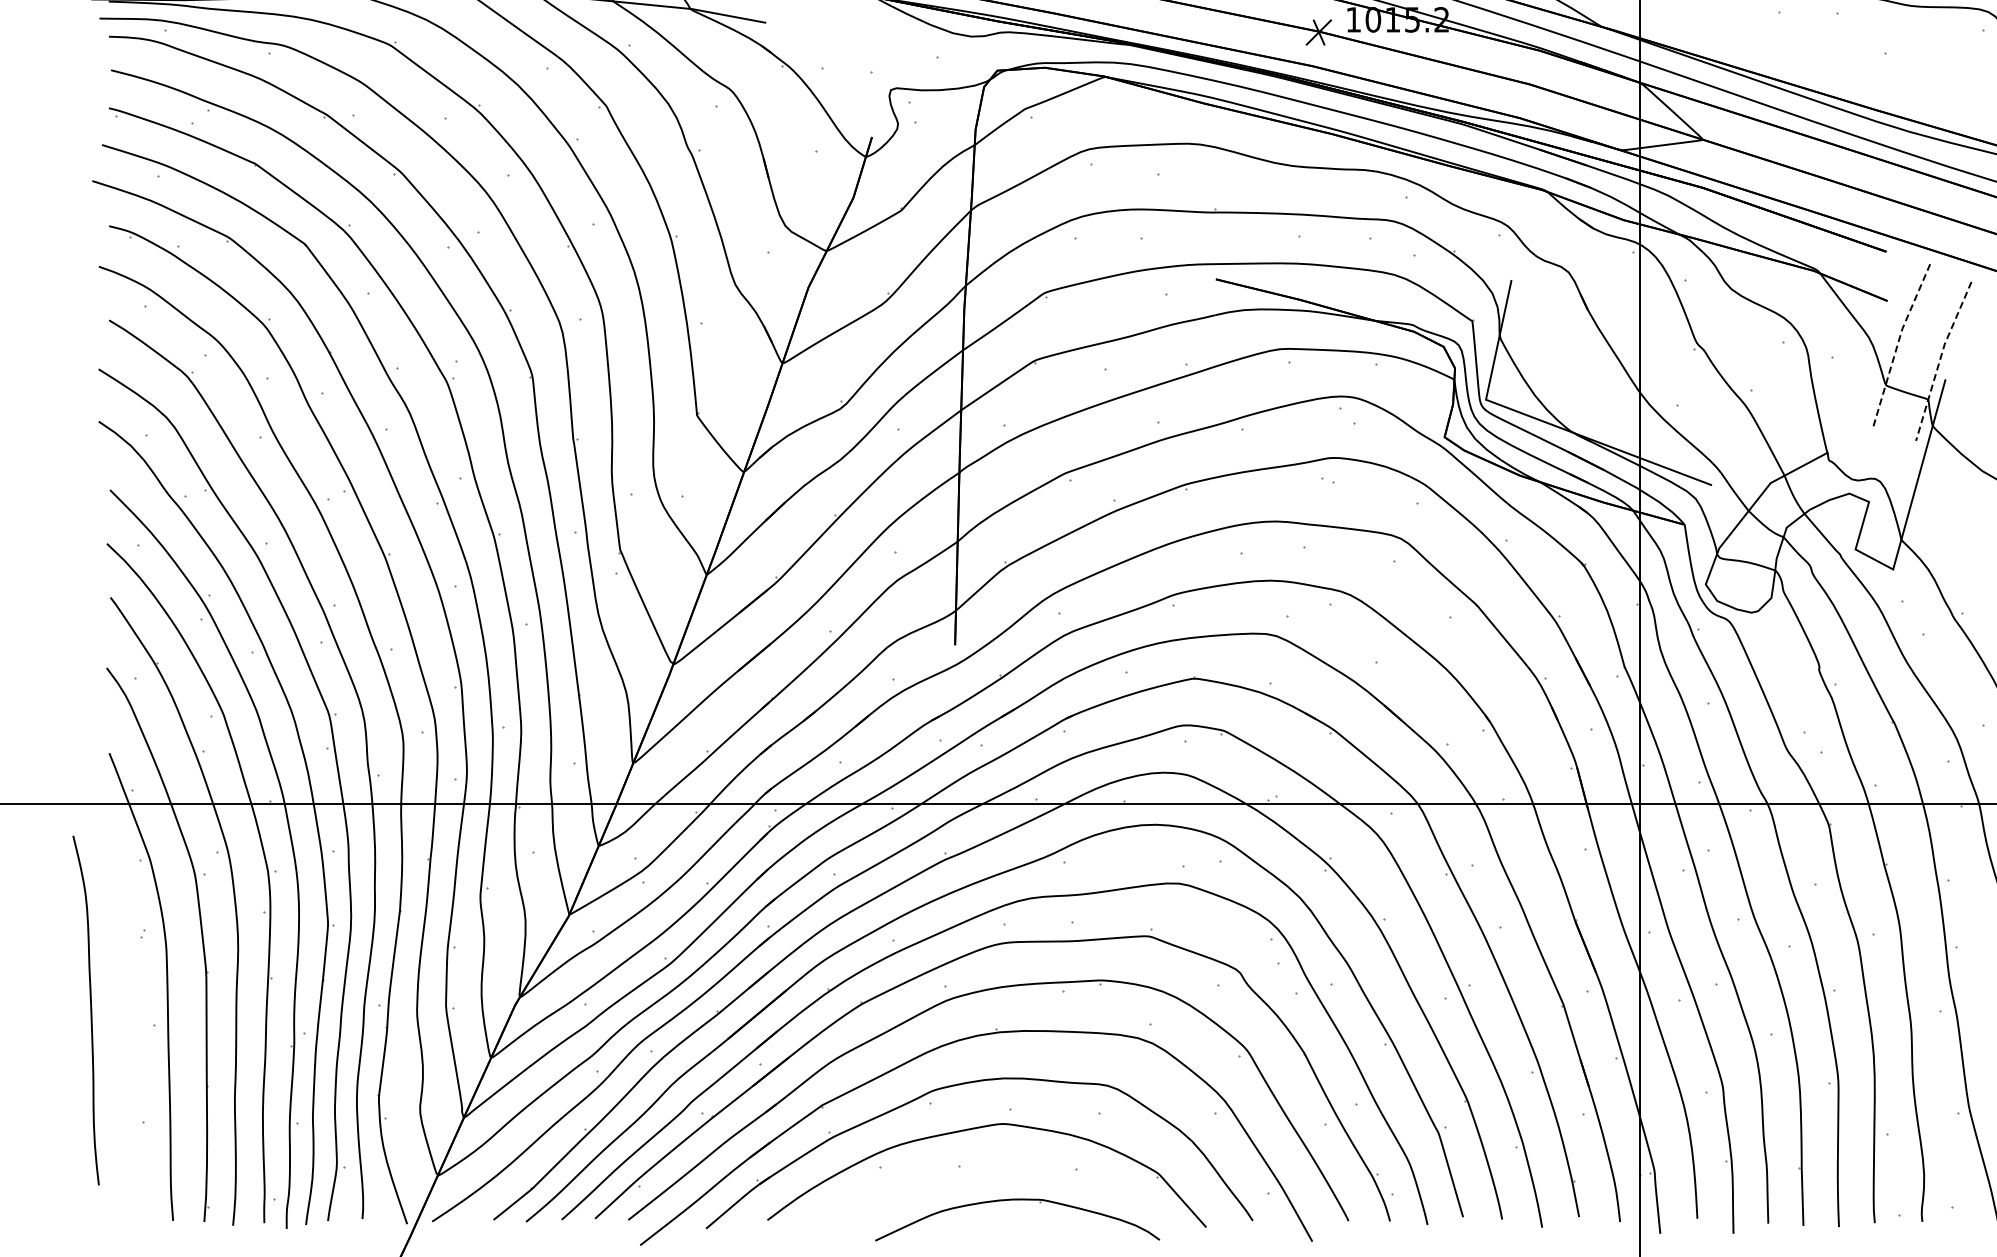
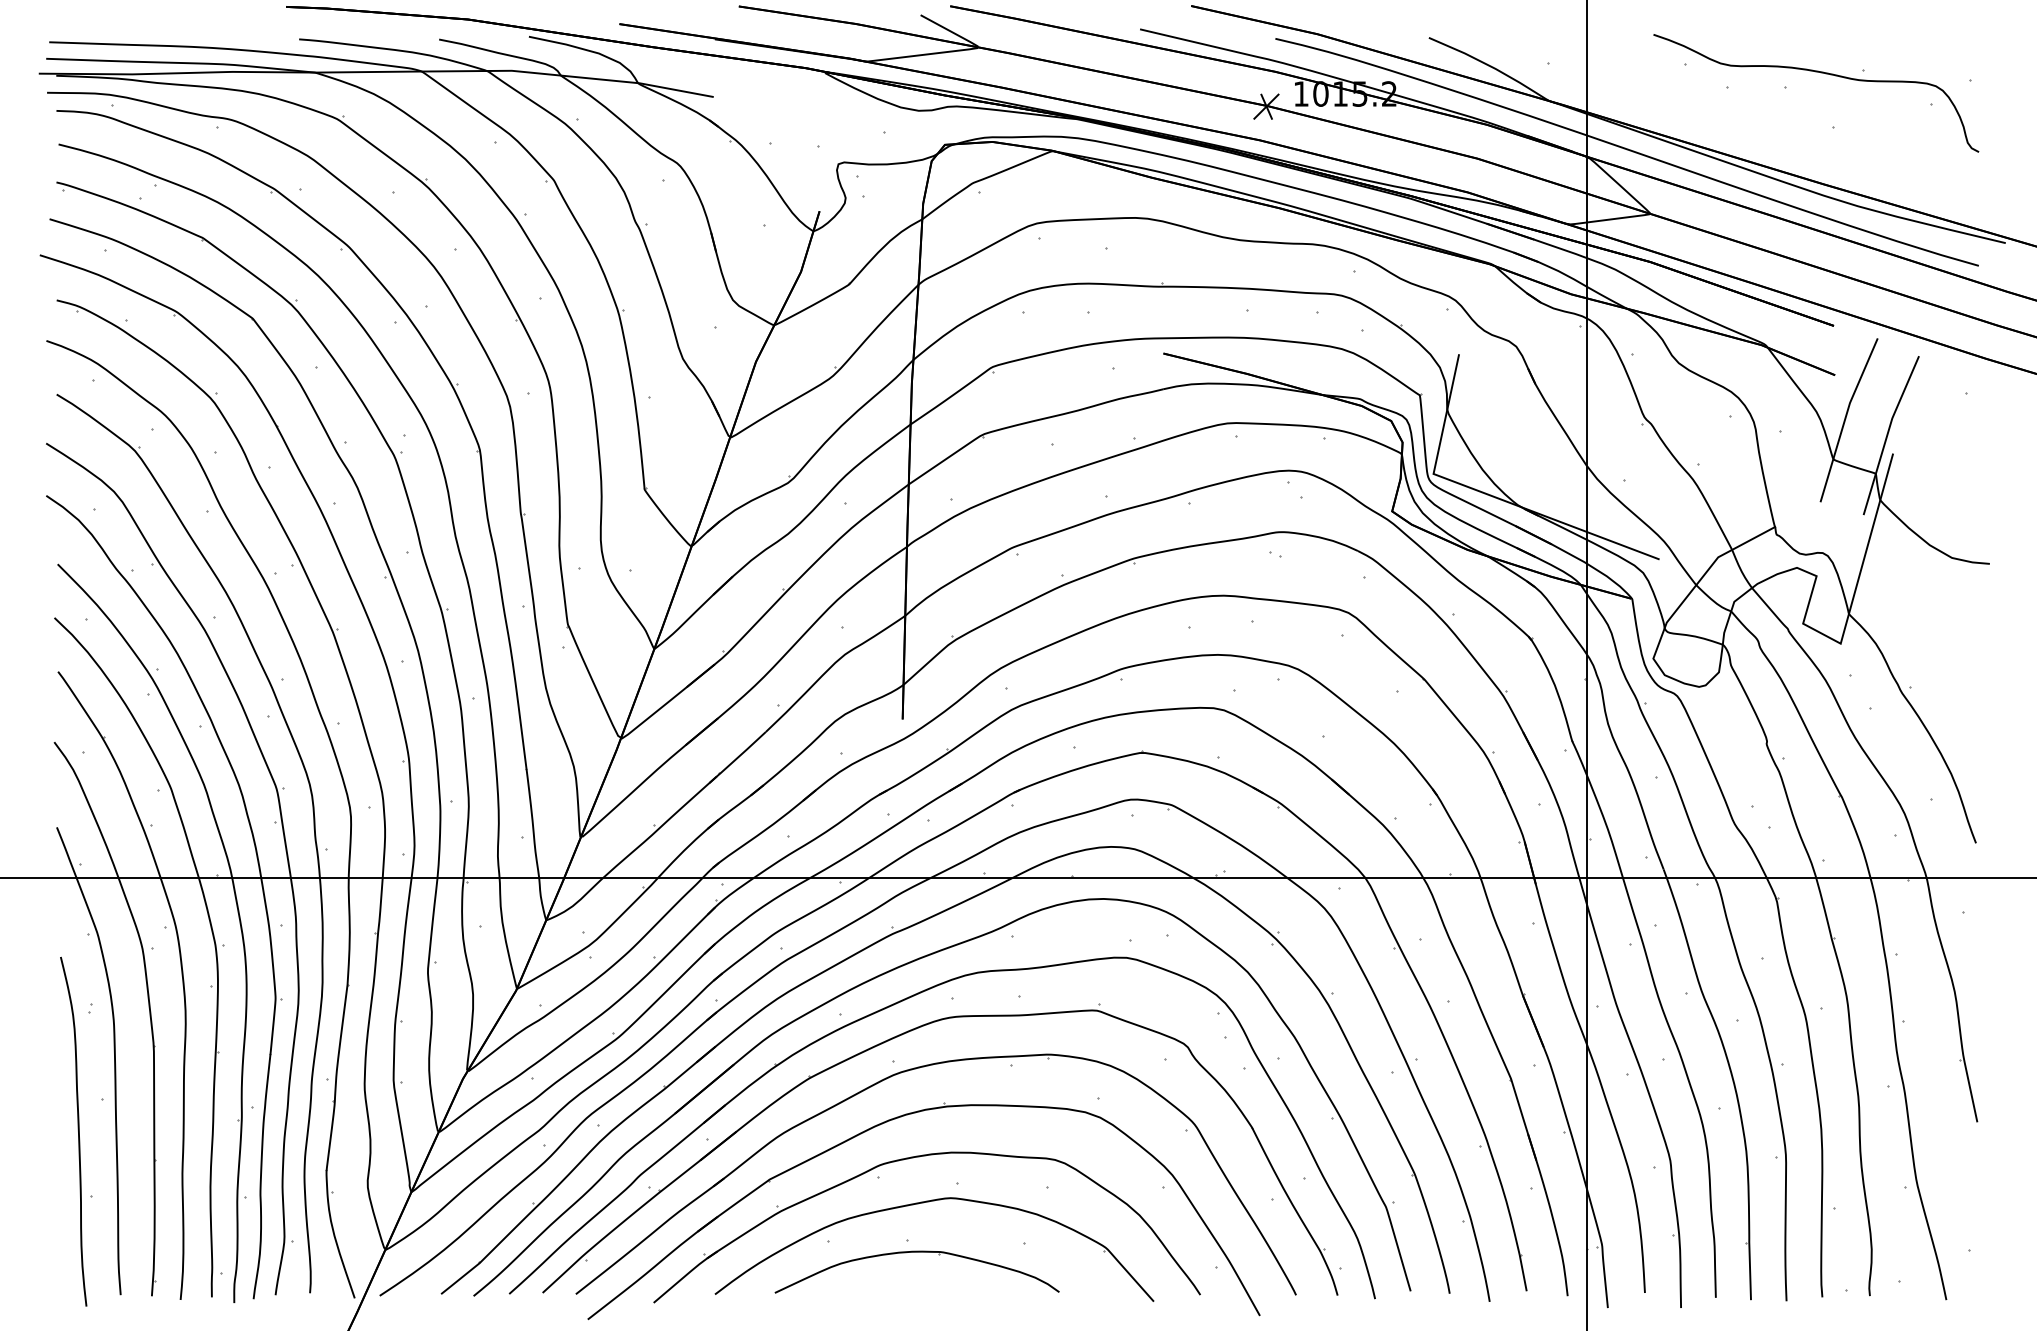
line: (1897, 344) -> (1845, 418), dashed -> solid
line: (1939, 359) -> (1887, 433), dashed -> solid
curve: (89, 1009) -> (77, 1130), moved
part: (1016, 1200) -> (916, 1252), moved

